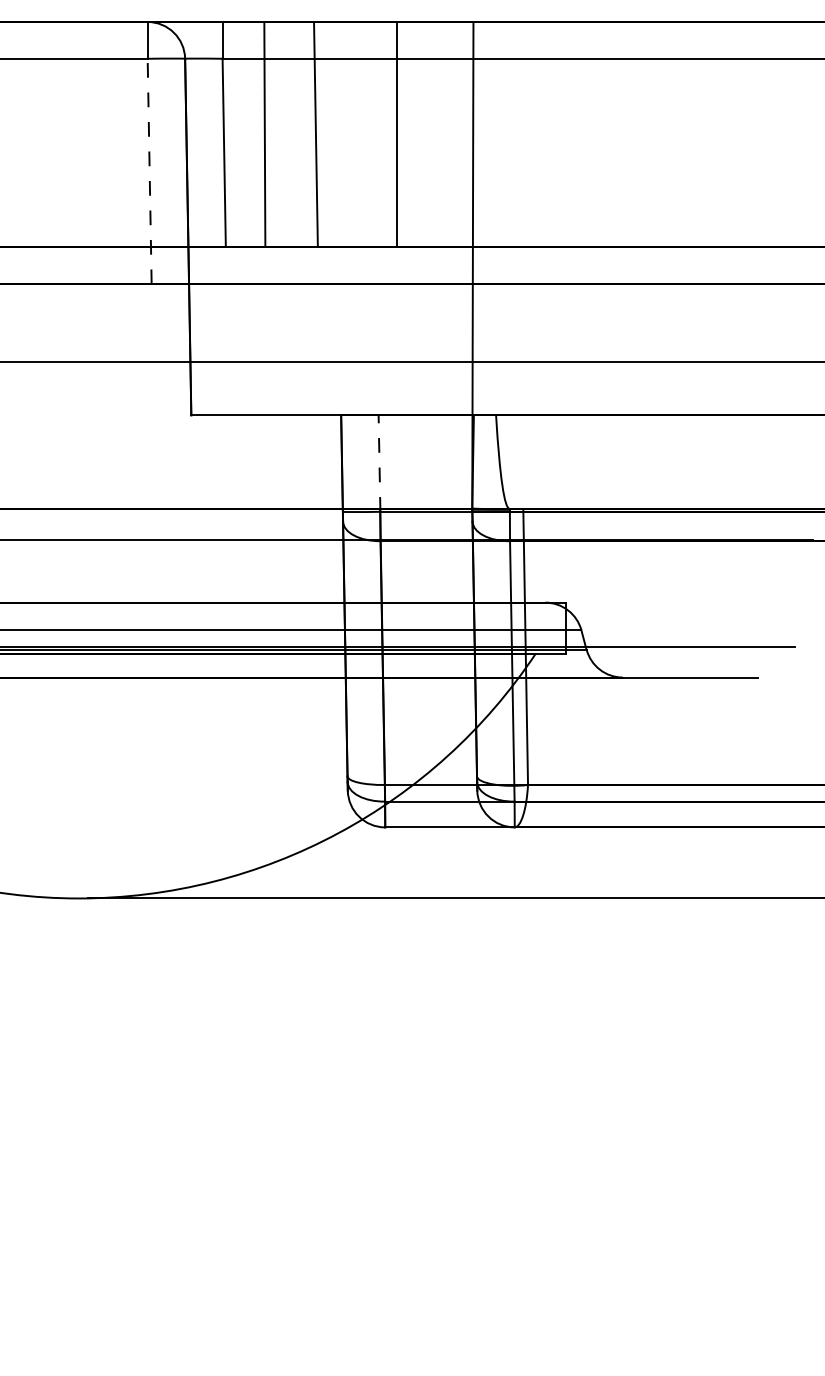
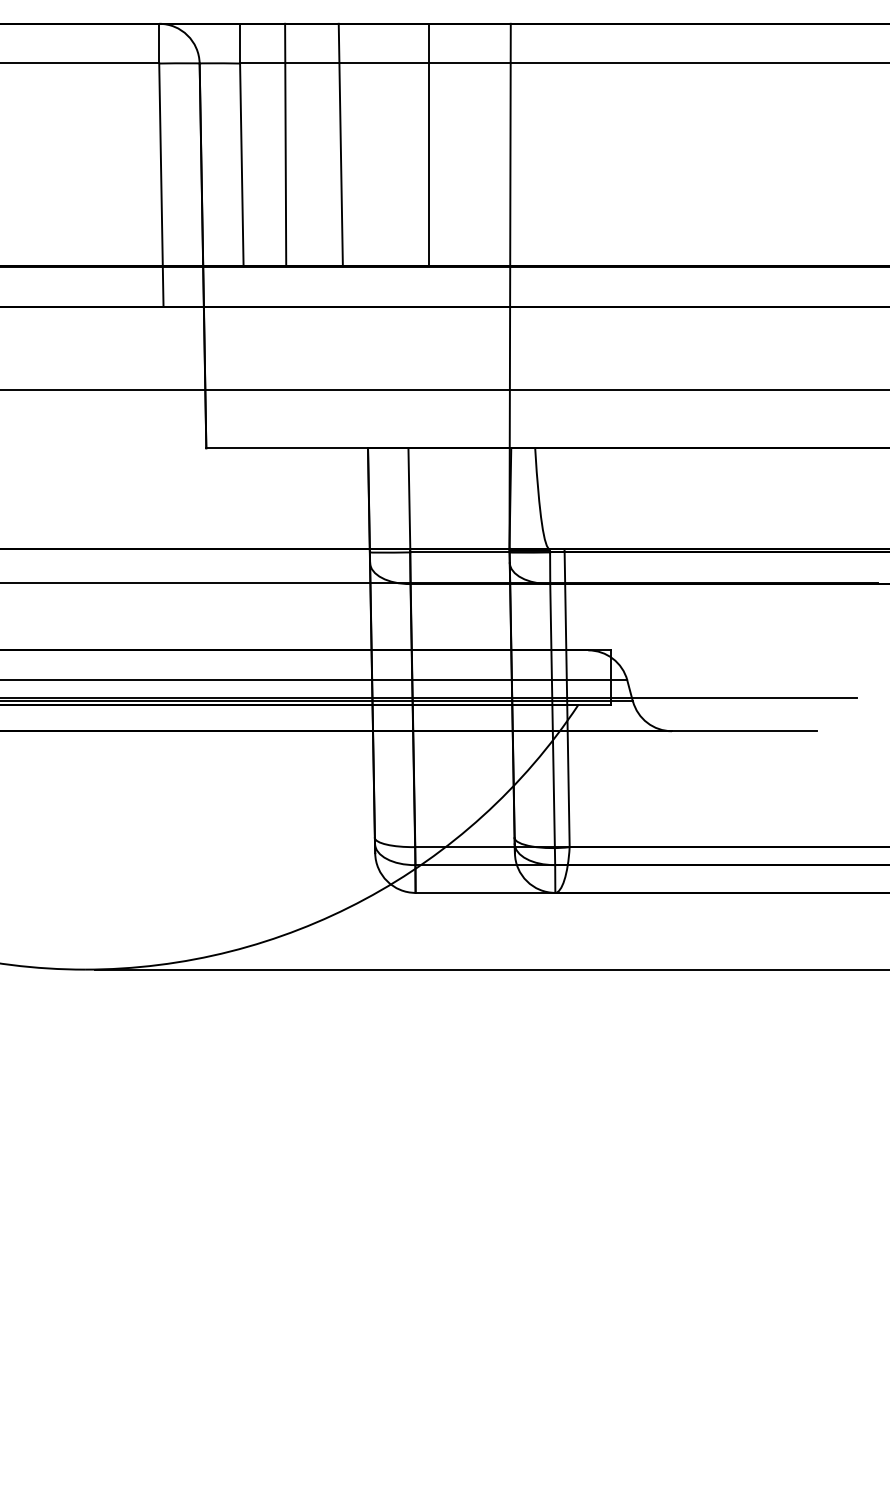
line: (149, 171) -> (161, 185), dashed -> solid
line: (379, 462) -> (409, 499), dashed -> solid

